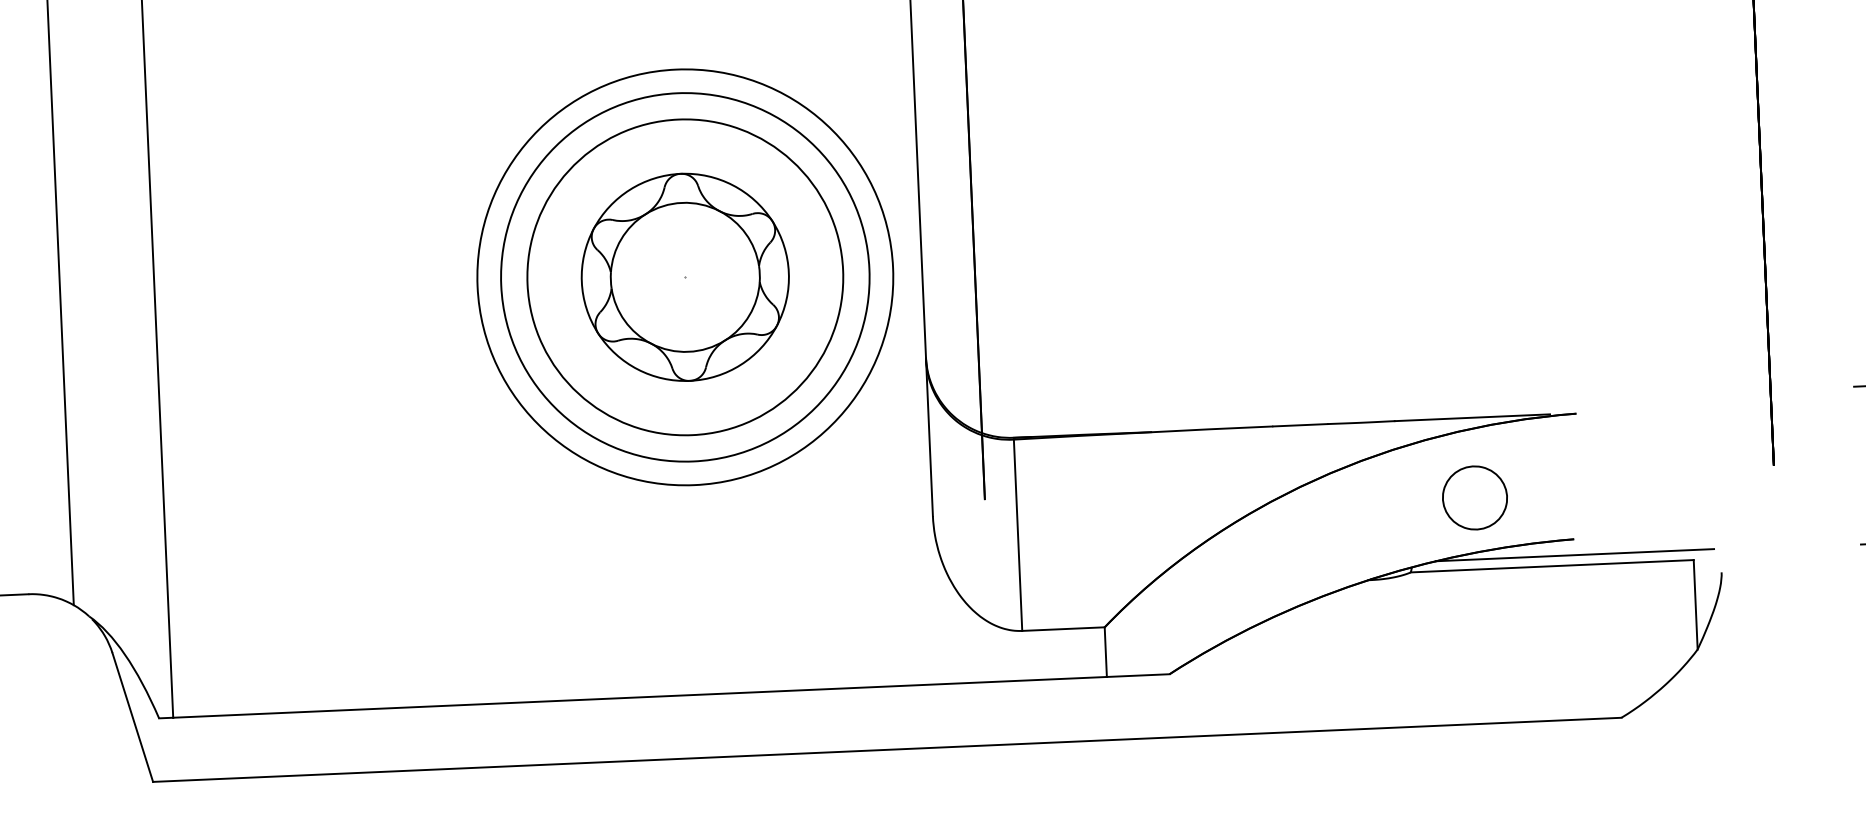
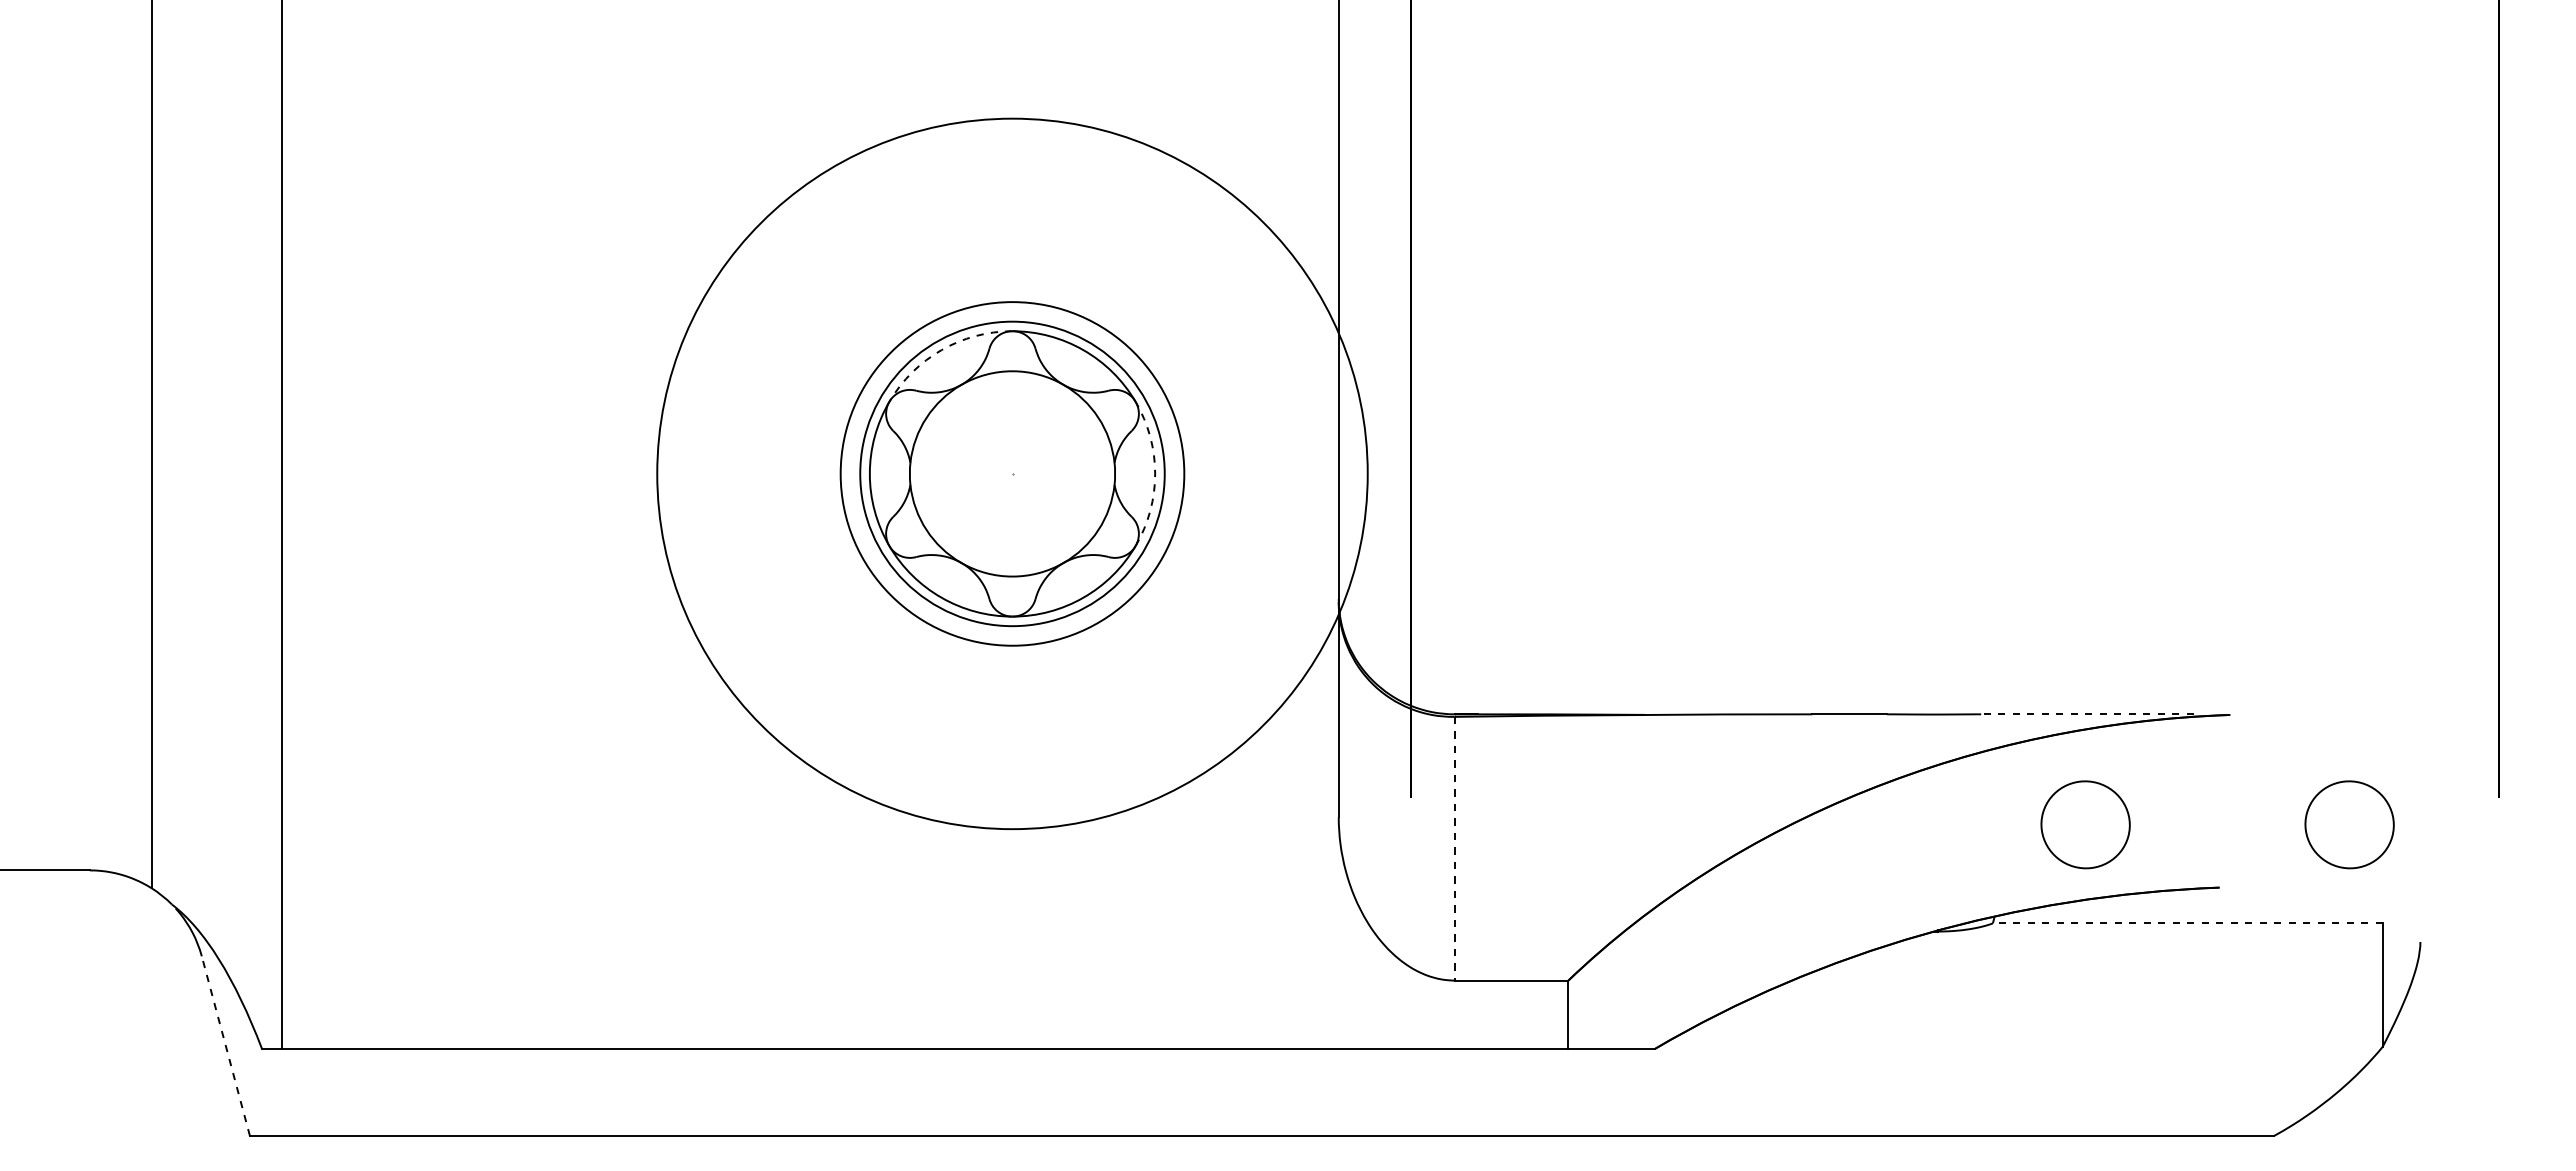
arc: (629, 190) -> (941, 350), solid -> dashed
arc: (789, 272) -> (1155, 473), solid -> dashed
circle: (685, 277) -> (1012, 473), size x0.6
circle: (685, 277) -> (1012, 473), size x0.7
circle: (685, 277) -> (1012, 473), size x1.4
line: (1472, 417) -> (2086, 714), solid -> dashed
part: (1666, 489) -> (2349, 824), added
line: (1017, 535) -> (1454, 848), solid -> dashed
line: (1574, 555) -> (2219, 909), removed
line: (1552, 566) -> (2187, 923), solid -> dashed
line: (132, 716) -> (225, 1045), solid -> dashed

